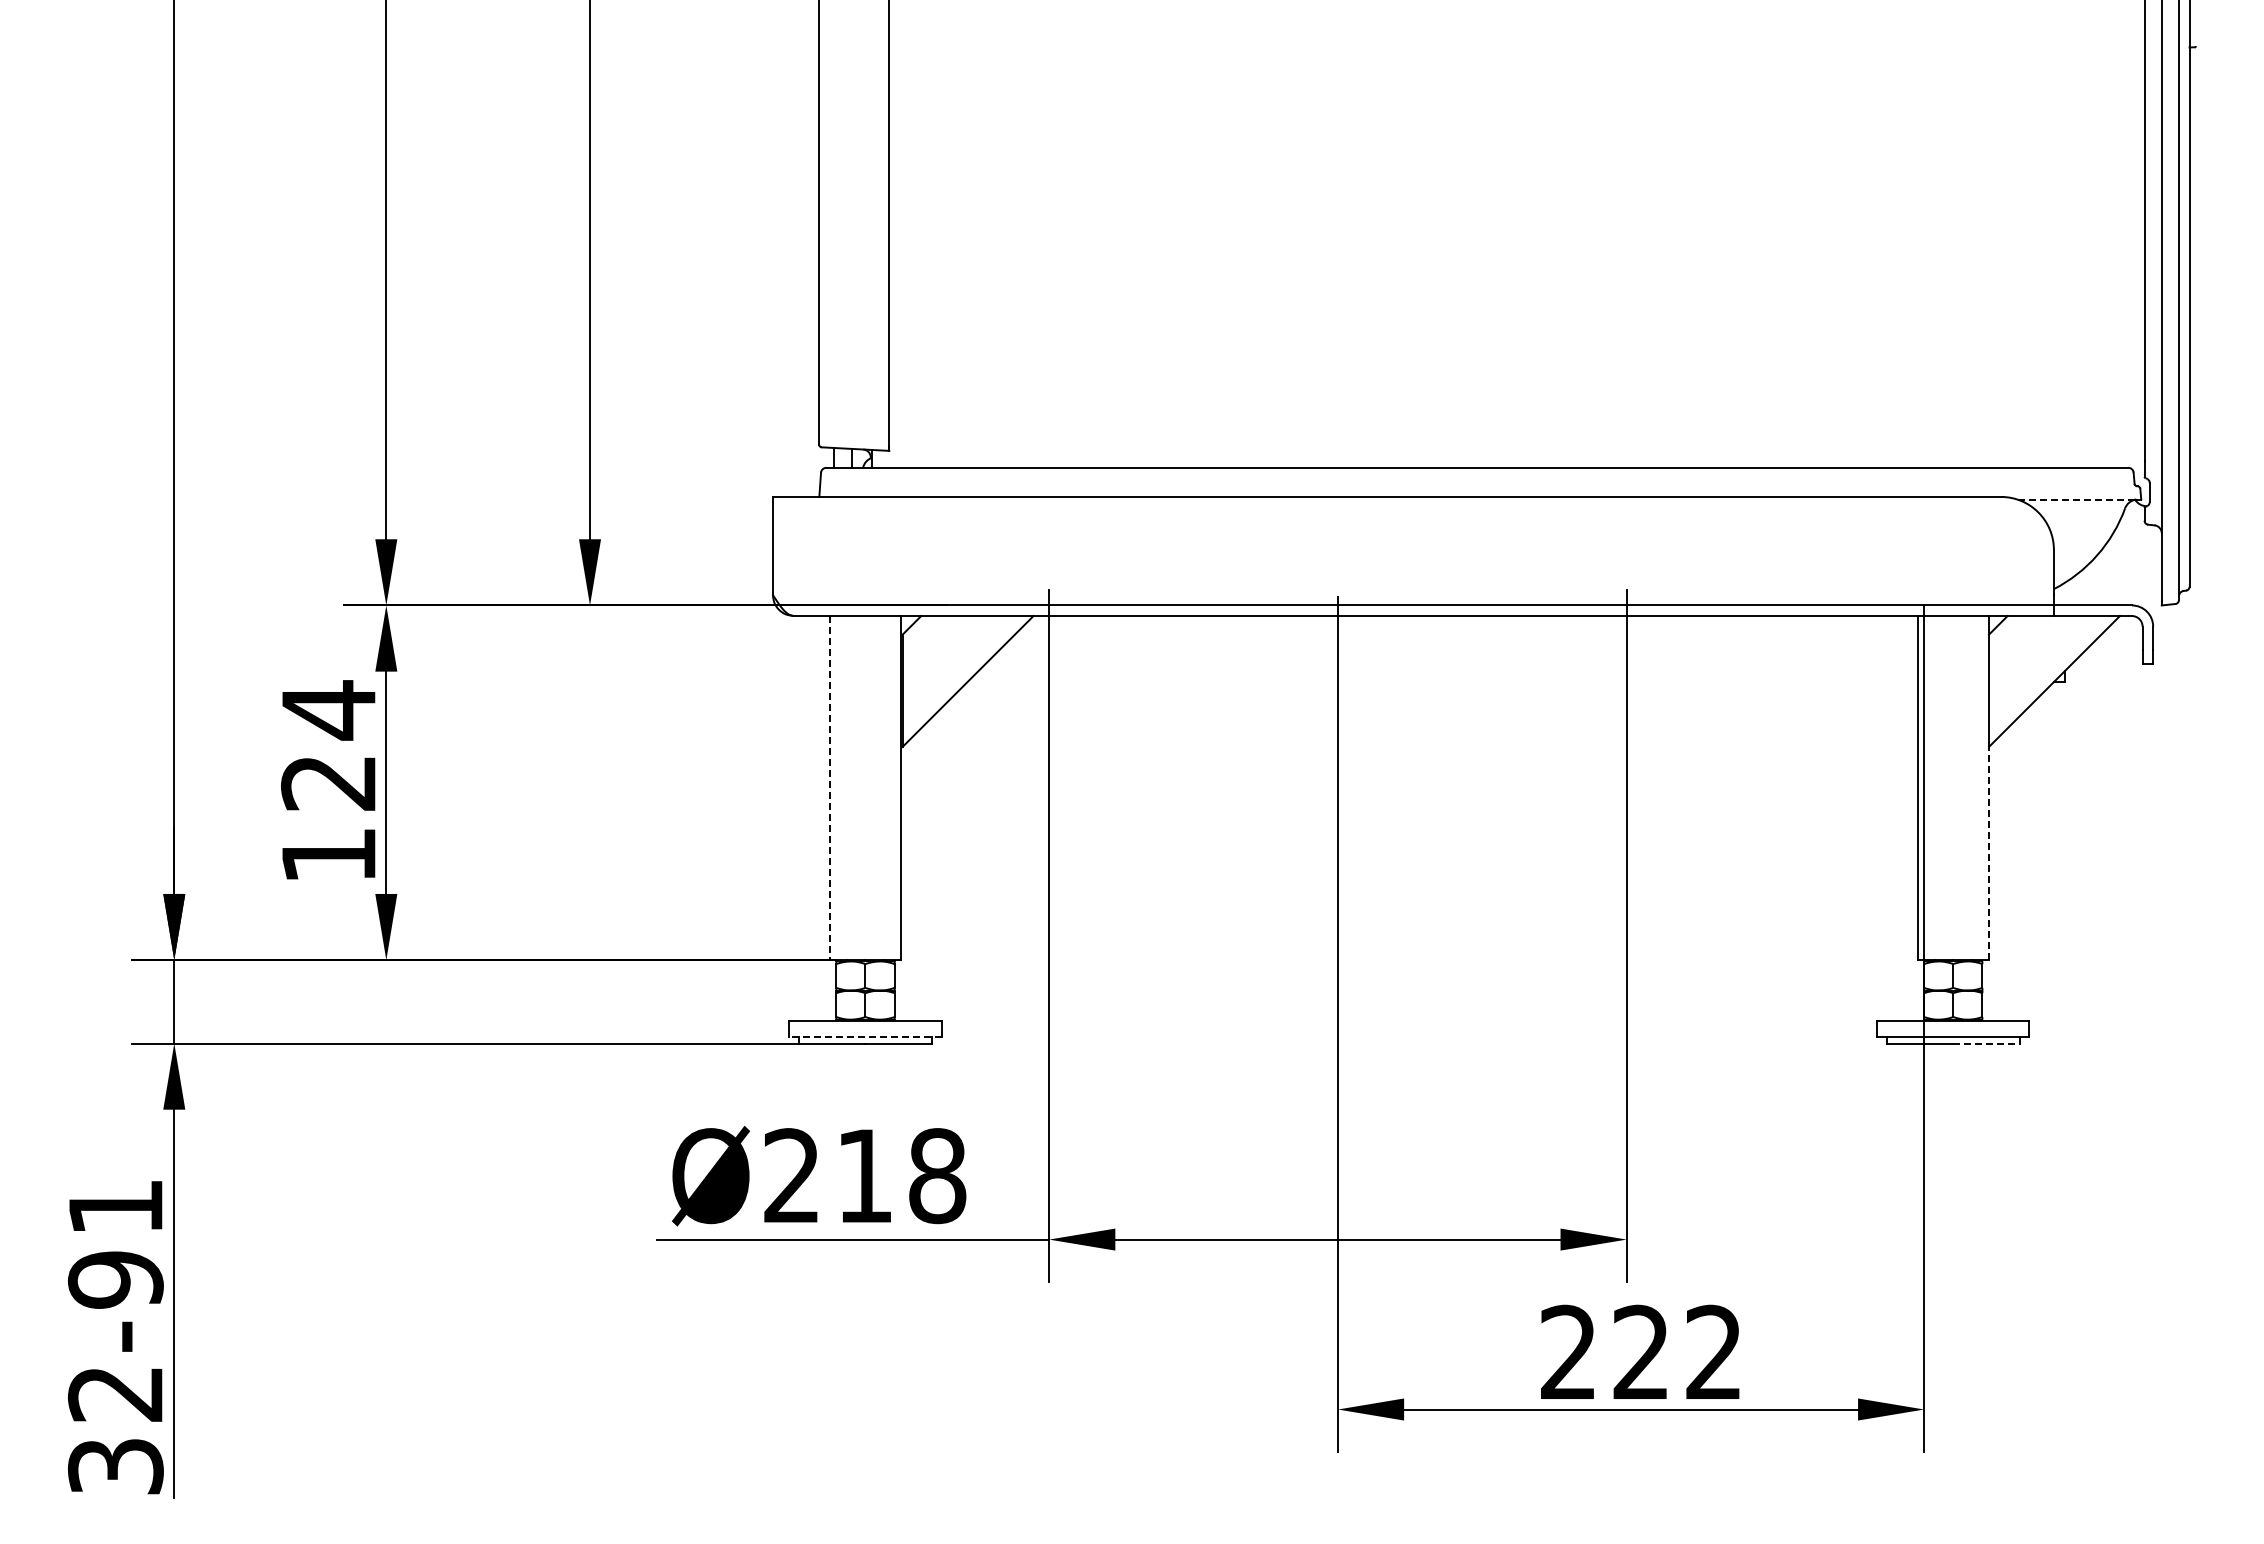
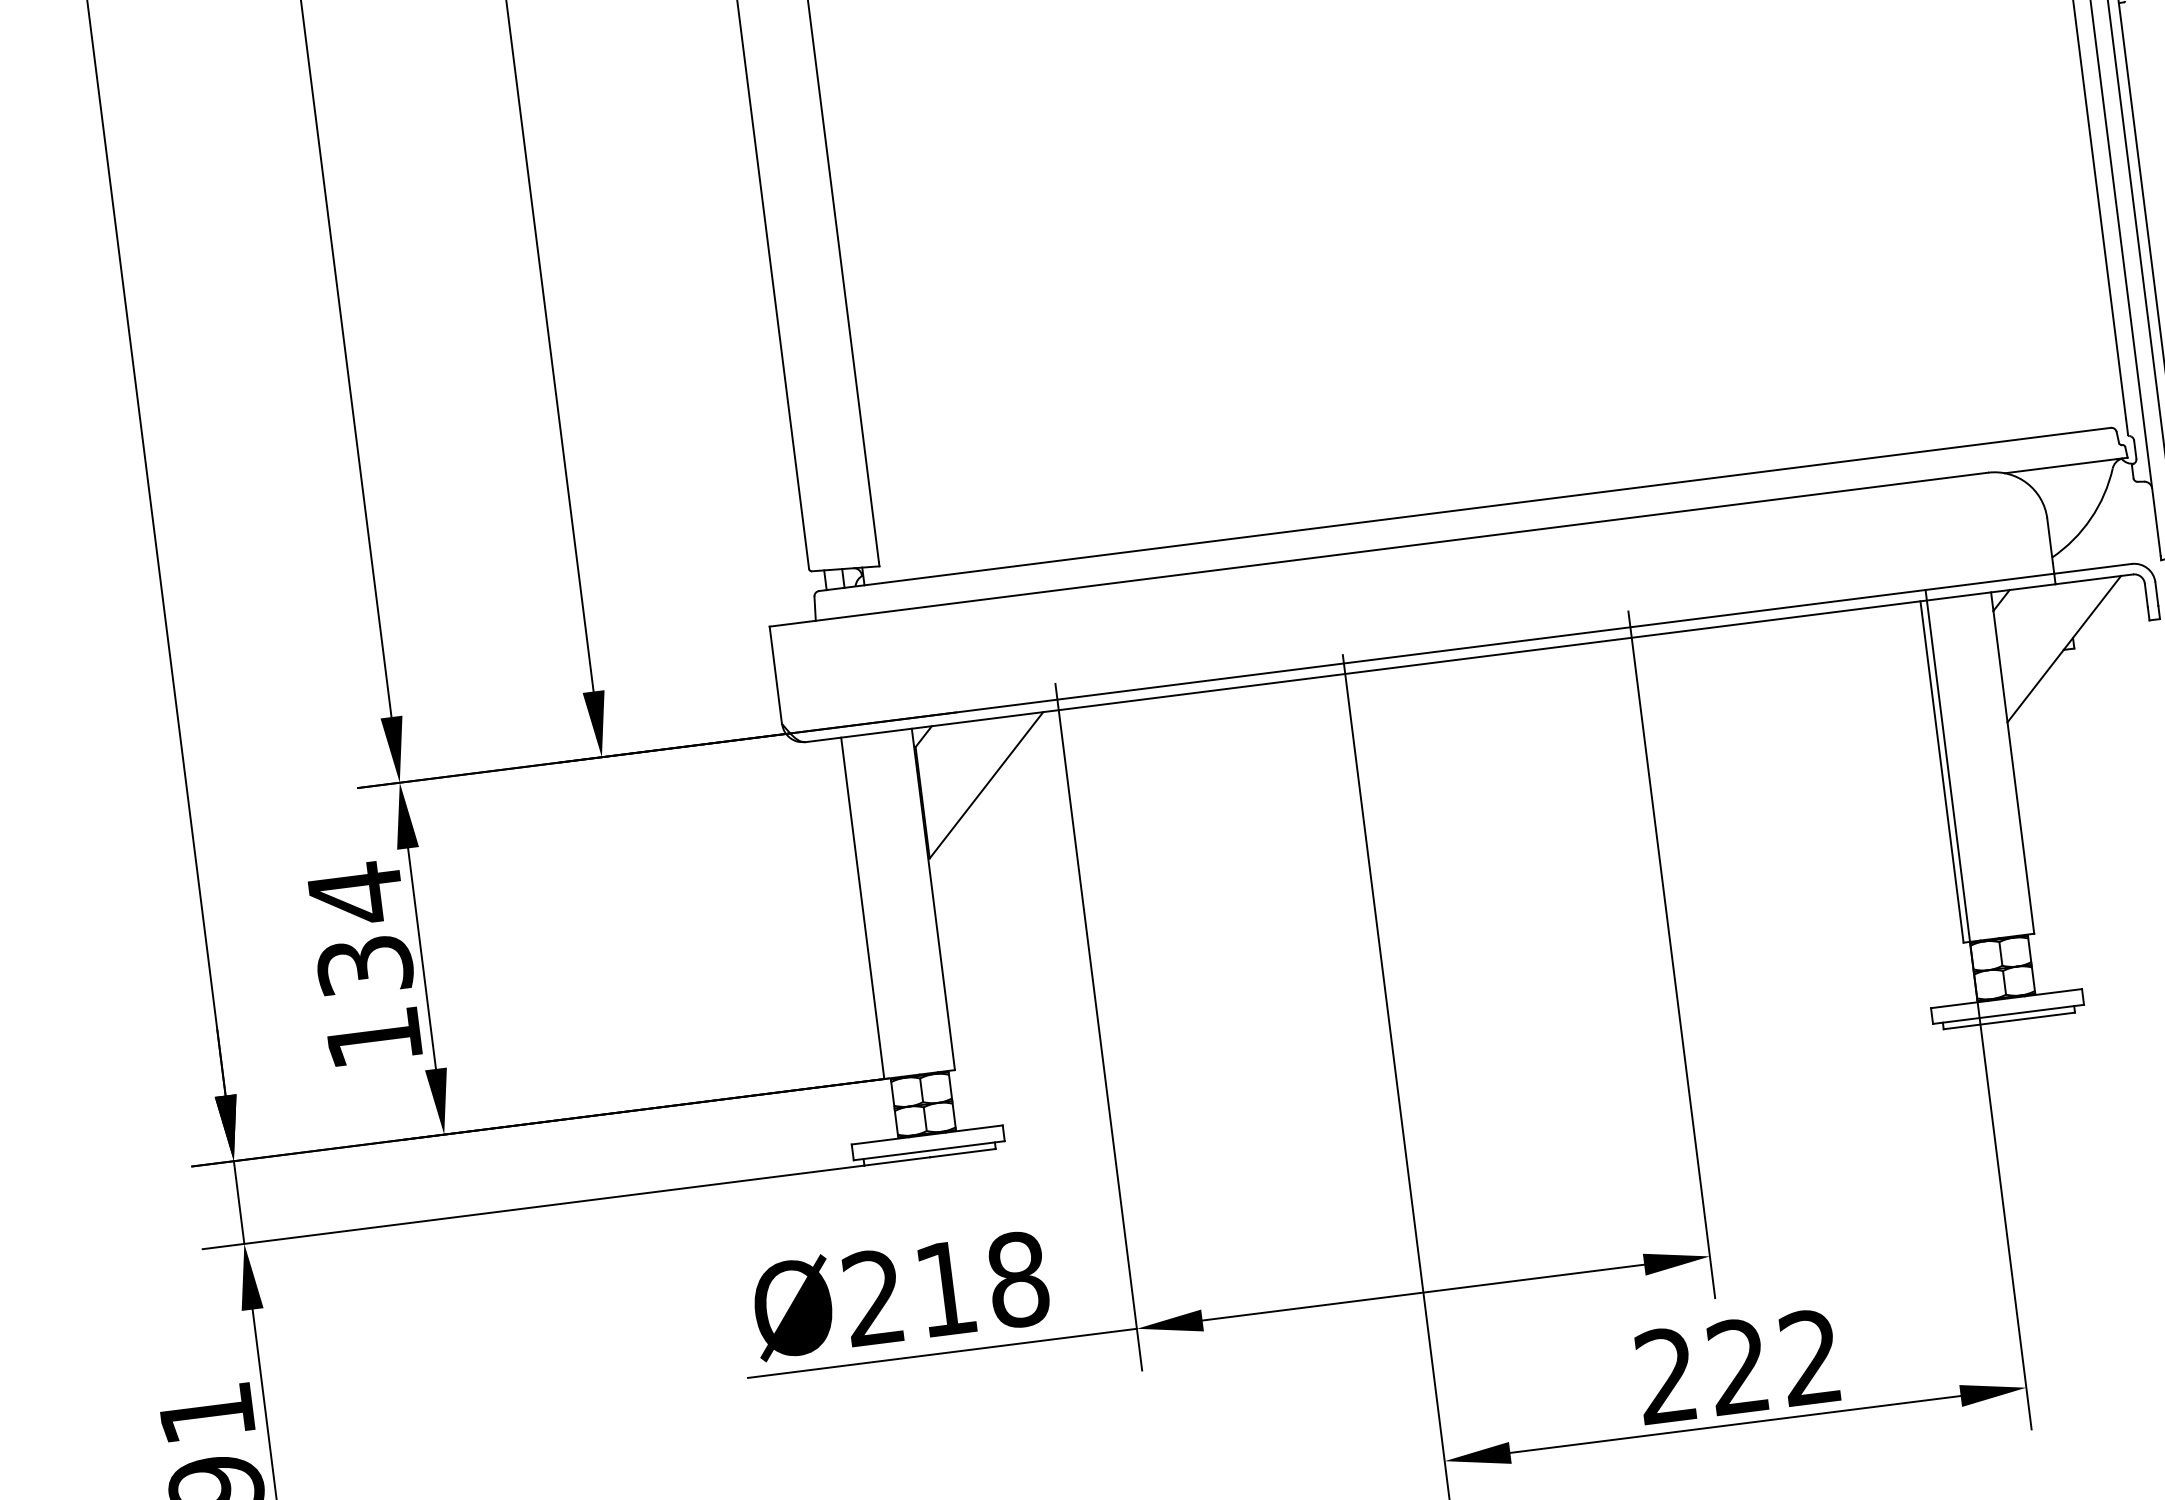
line: (2074, 499) -> (2061, 466), dashed -> solid
text: (328, 782) -> (364, 965), 124 -> 134
line: (829, 788) -> (862, 908), dashed -> solid
line: (1988, 853) -> (2020, 828), dashed -> solid
line: (864, 1036) -> (928, 1150), dashed -> solid
line: (1986, 1043) -> (2042, 1016), dashed -> solid

